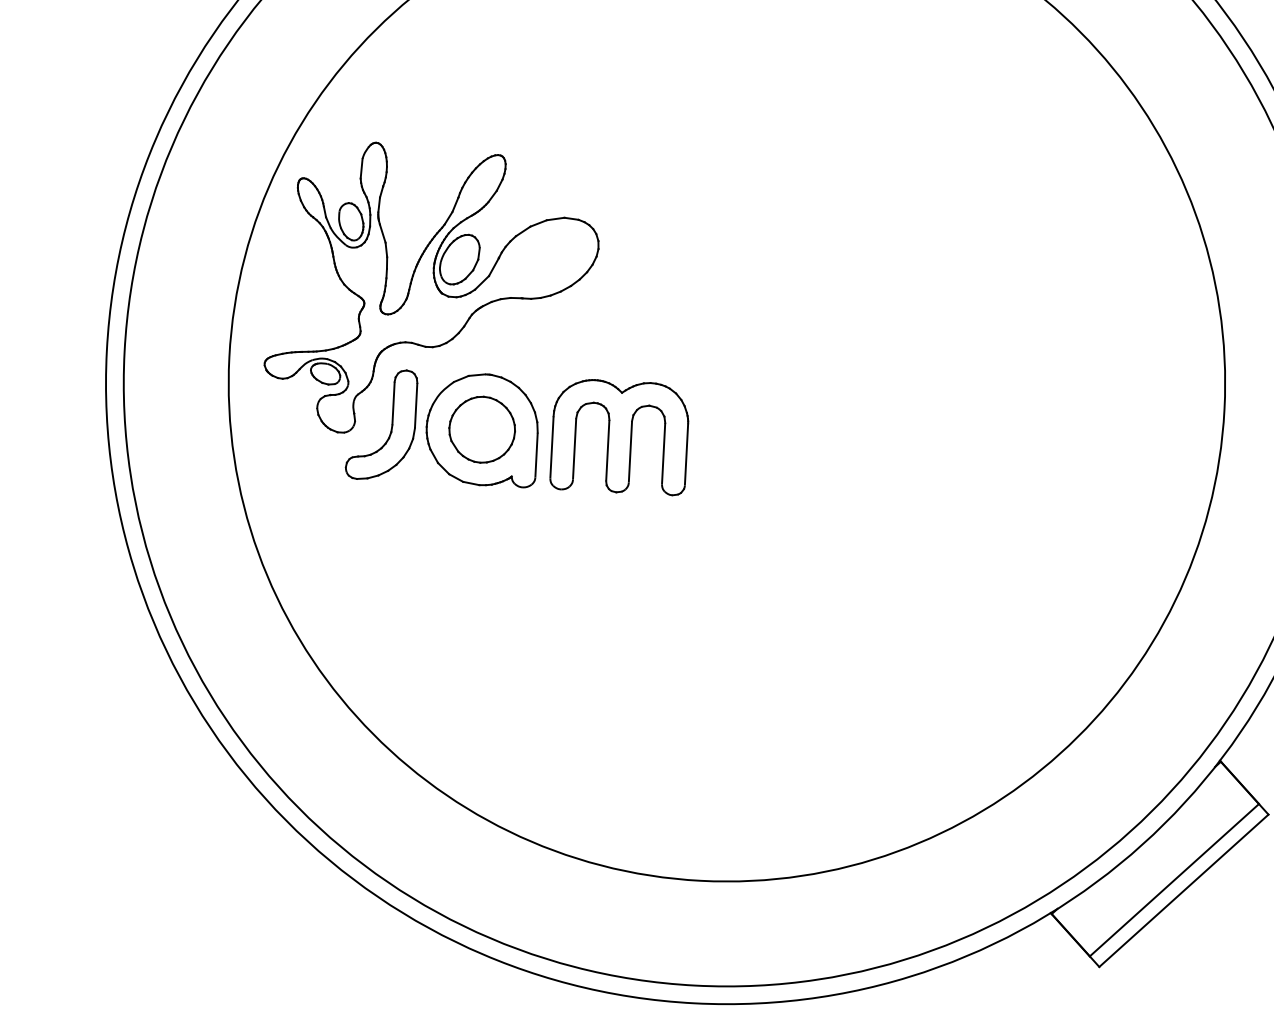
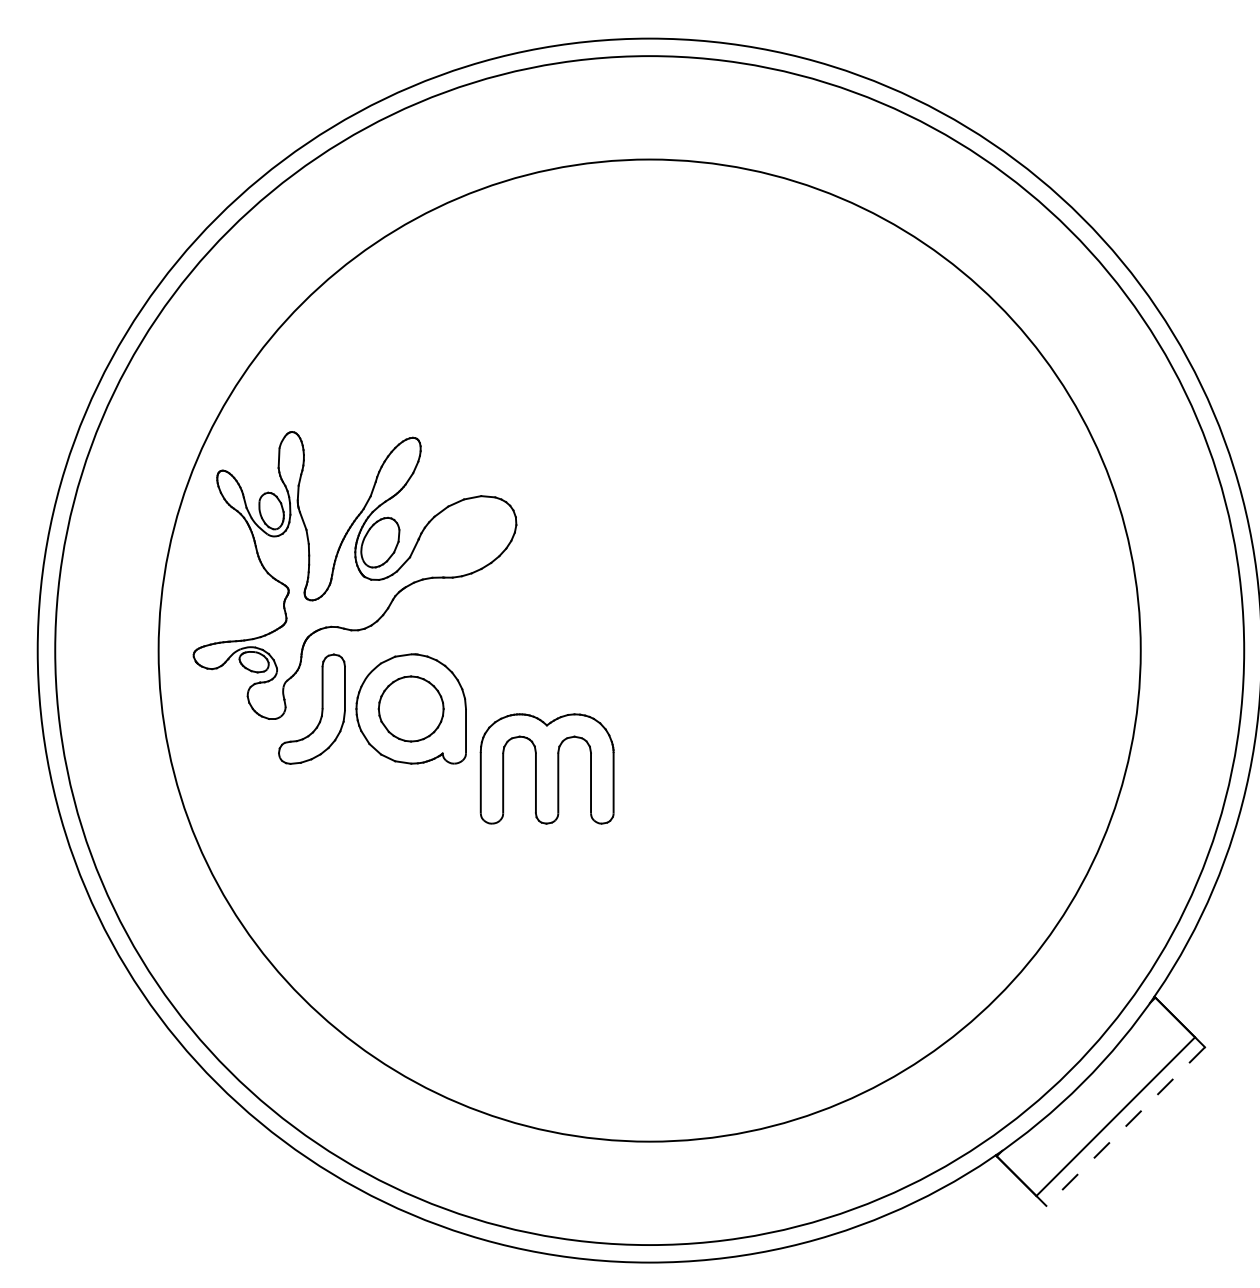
part: (619, 436) -> (546, 768), moved
line: (1183, 890) -> (1125, 1126), solid -> dashed

